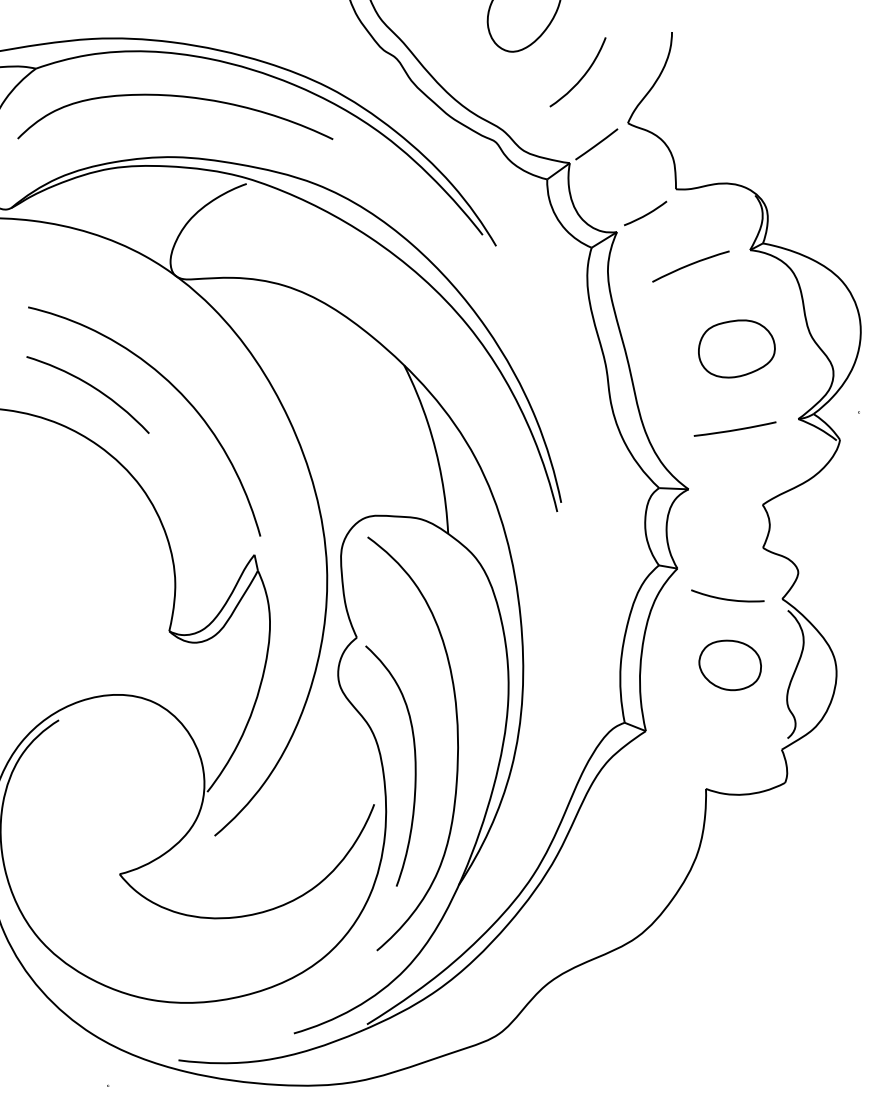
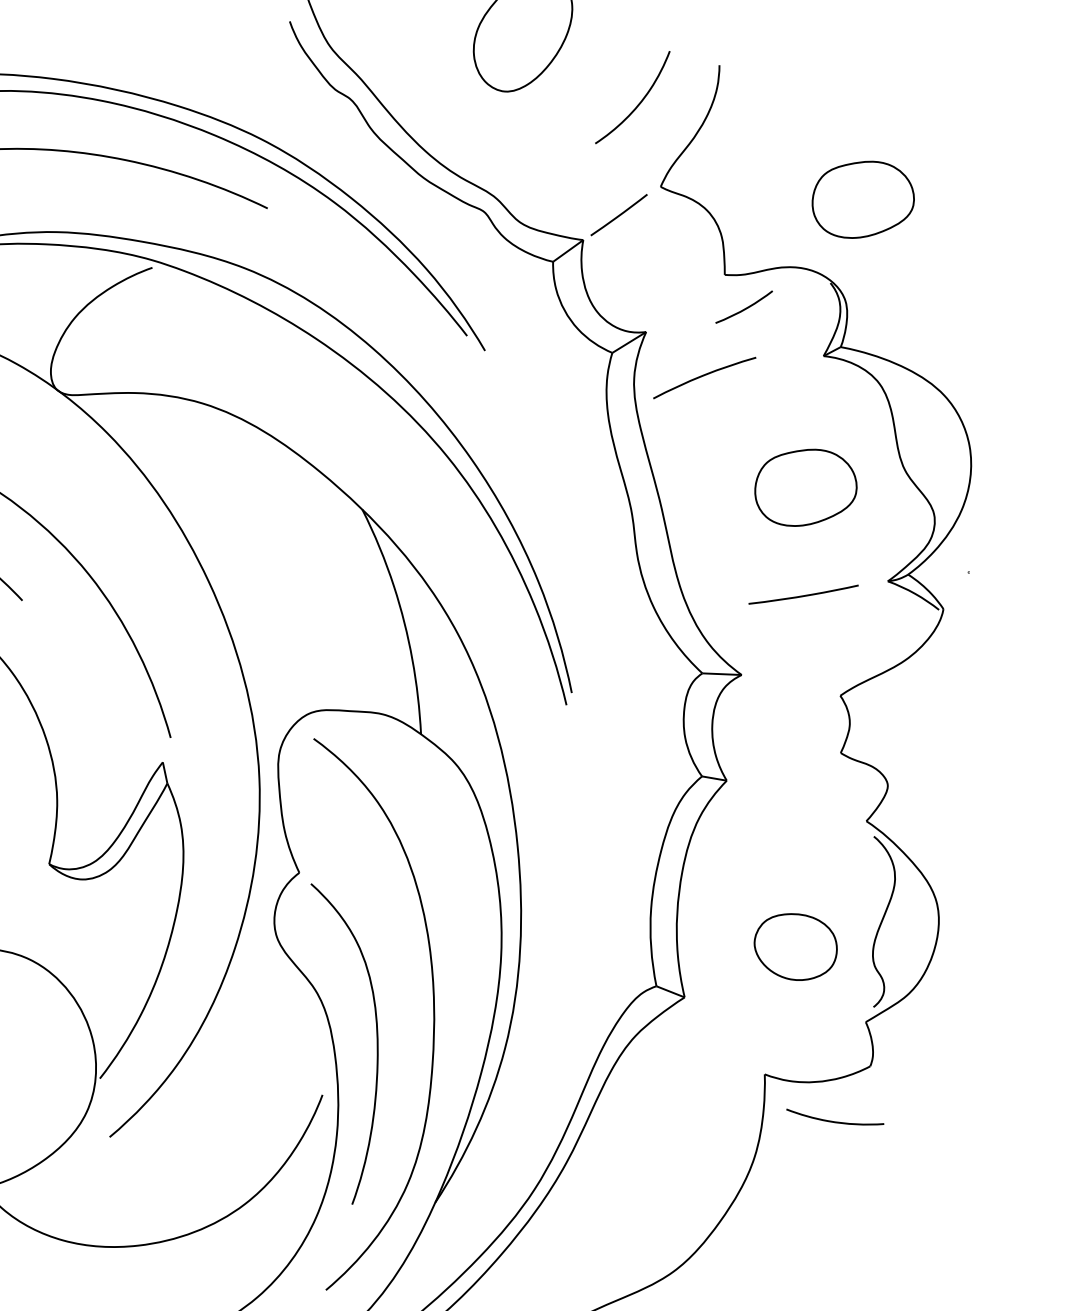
curve: (583, 74) -> (640, 100), moved
part: (779, 132) -> (862, 199), added
curve: (646, 213) -> (745, 307), moved
curve: (690, 265) -> (704, 376), moved
curve: (727, 598) -> (834, 1120), moved
part: (729, 665) -> (794, 947), moved

